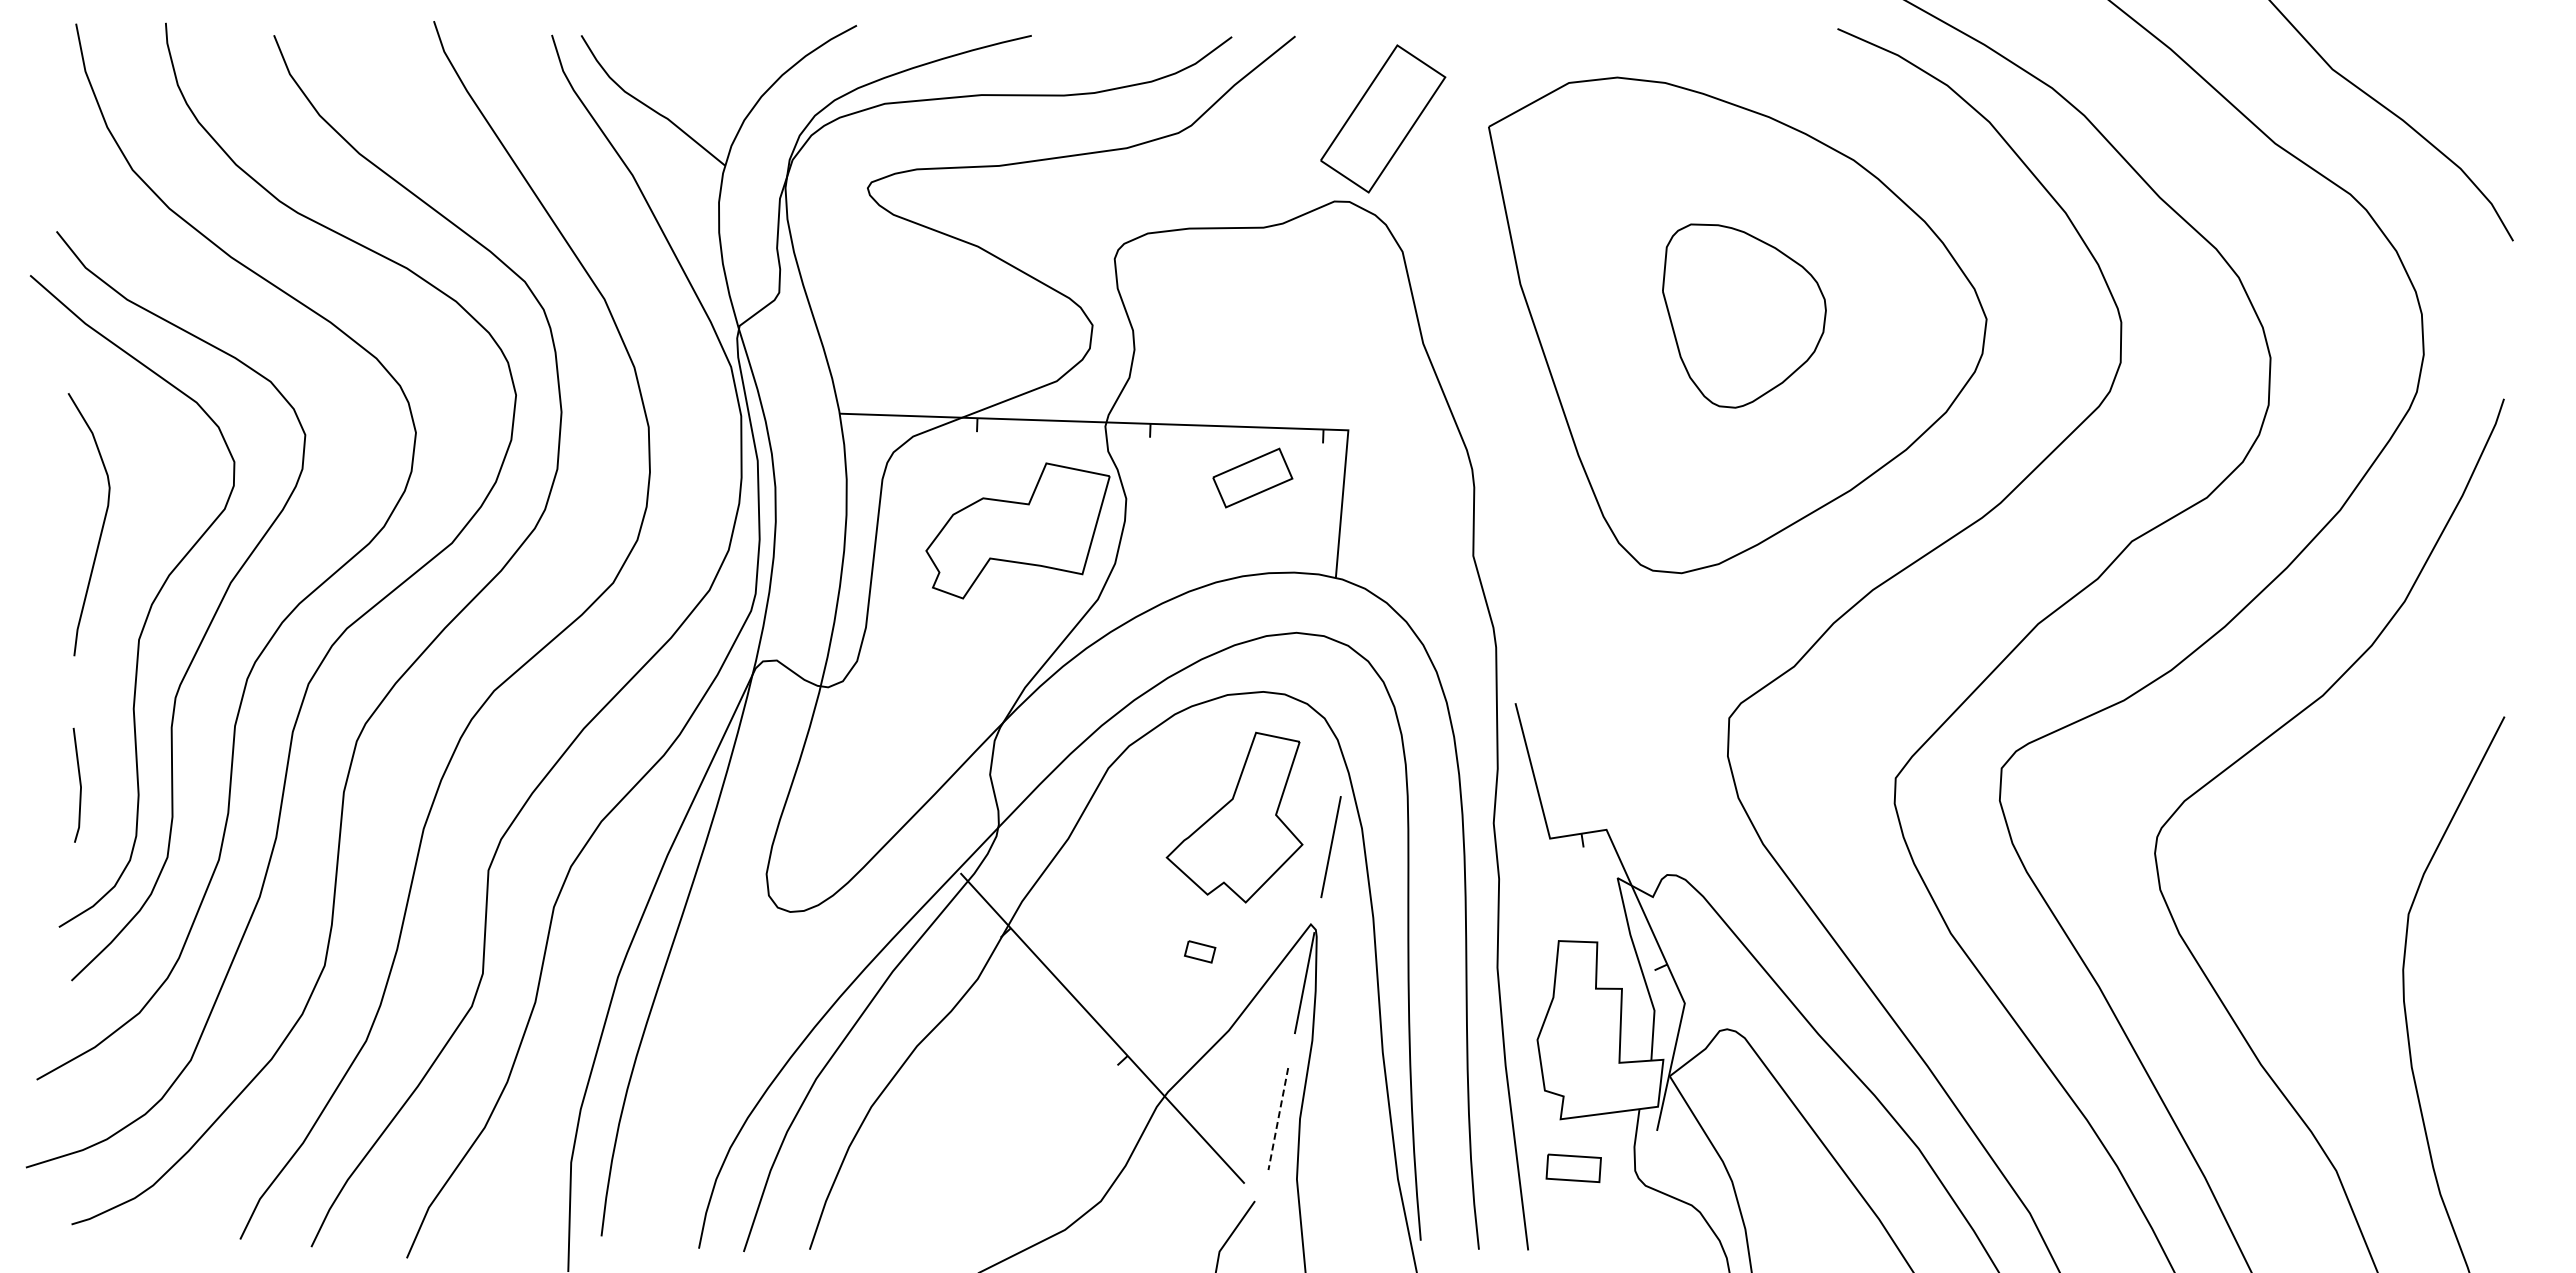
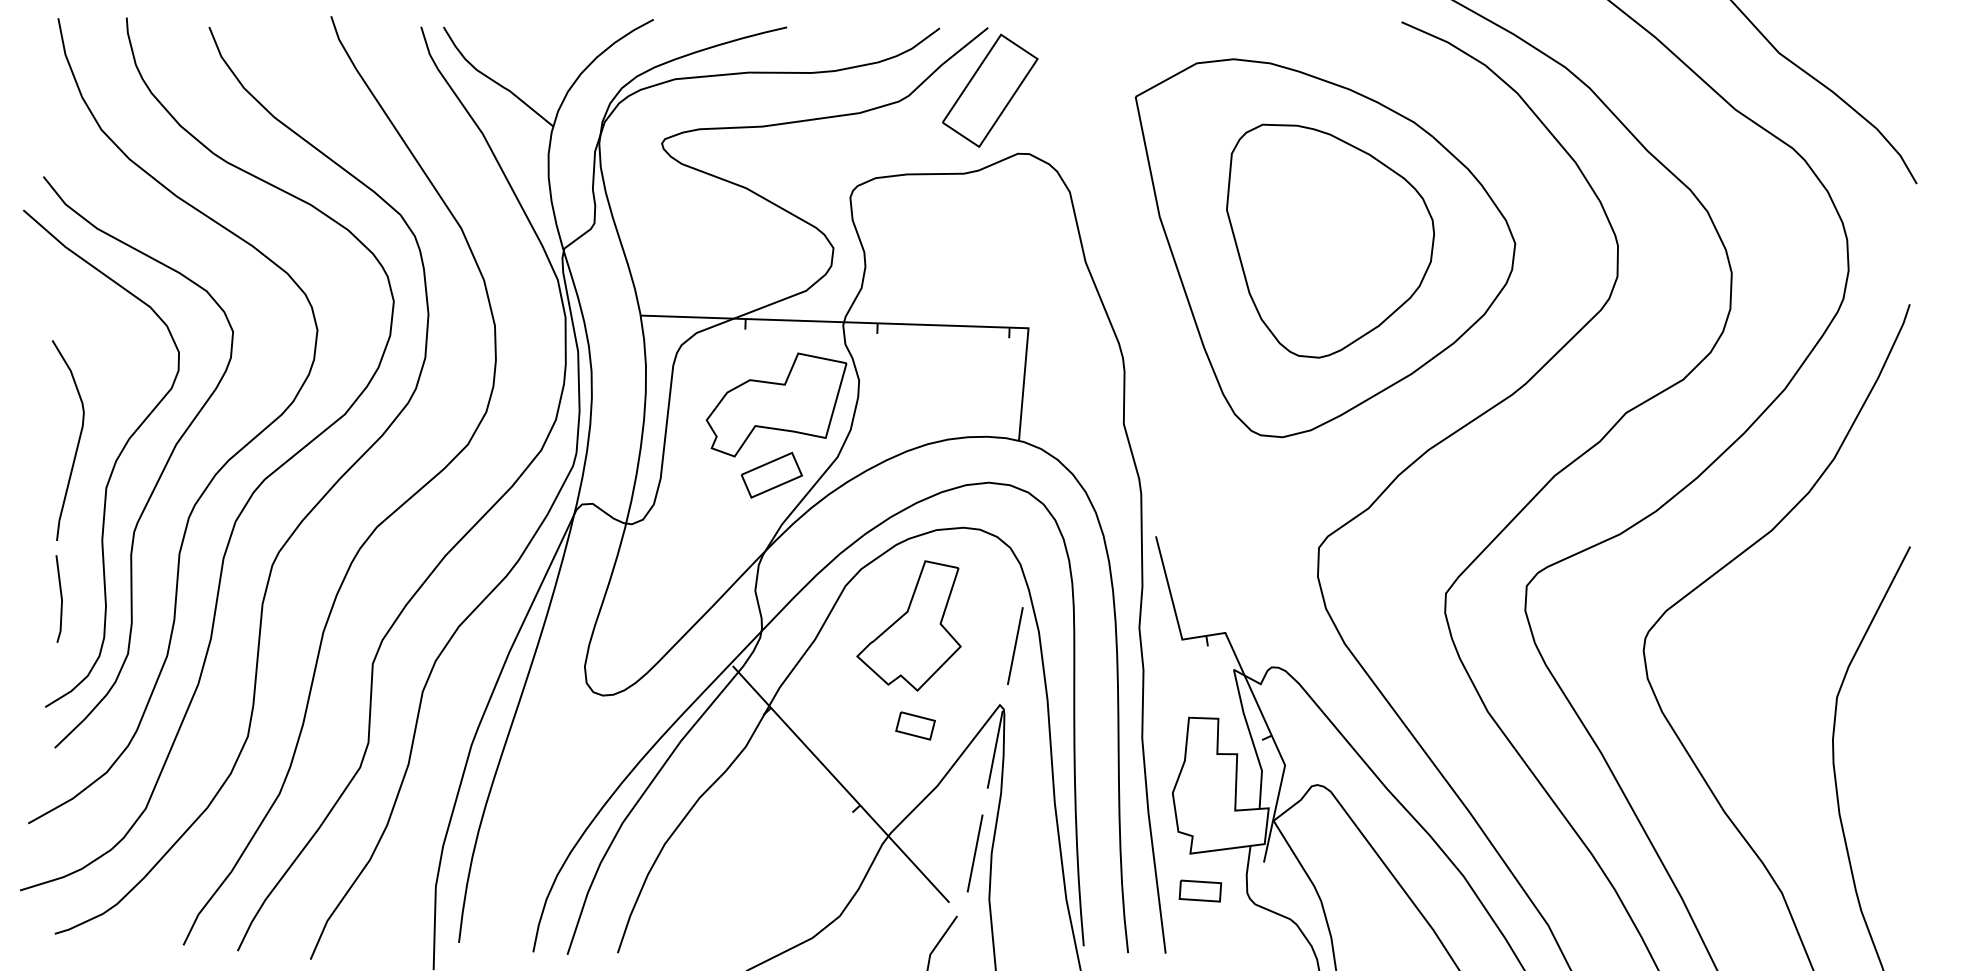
part: (1383, 118) -> (990, 90), moved
part: (1744, 315) -> (1330, 240), size x1.67
part: (1252, 477) -> (771, 474), moved
curve: (101, 527) -> (77, 442), moved
part: (1234, 817) -> (908, 625), moved
part: (1199, 951) -> (915, 725), size x1.67
line: (1278, 1119) -> (975, 853), dashed -> solid

